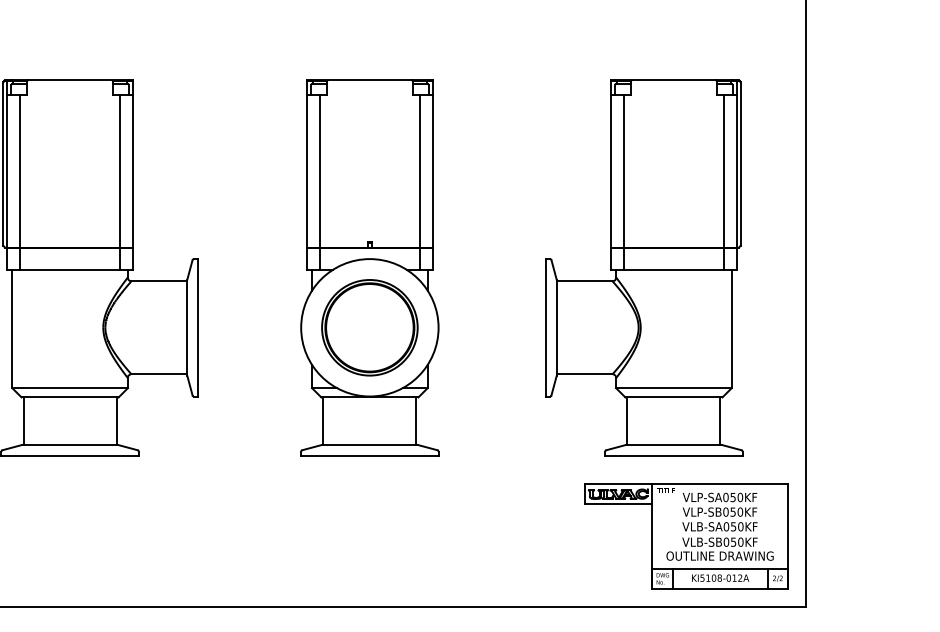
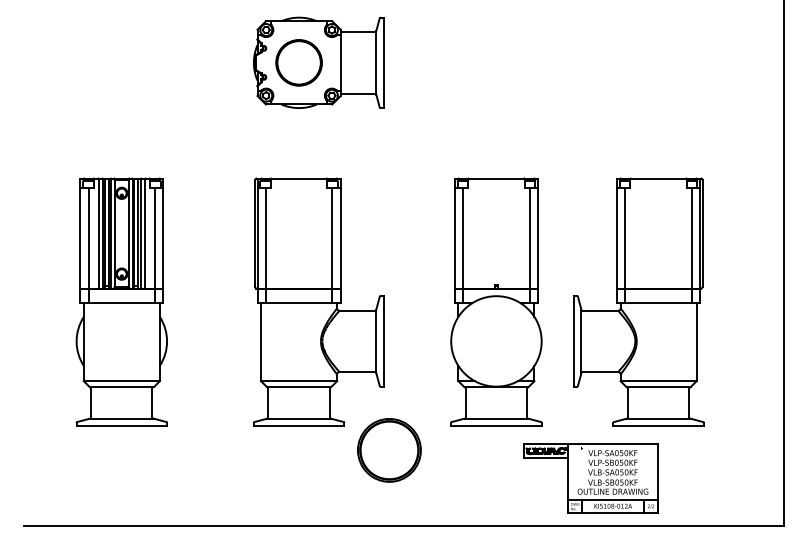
part: (643, 267) -> (638, 301), moved
part: (369, 327) -> (389, 450), moved
part: (685, 536) -> (590, 478), moved

